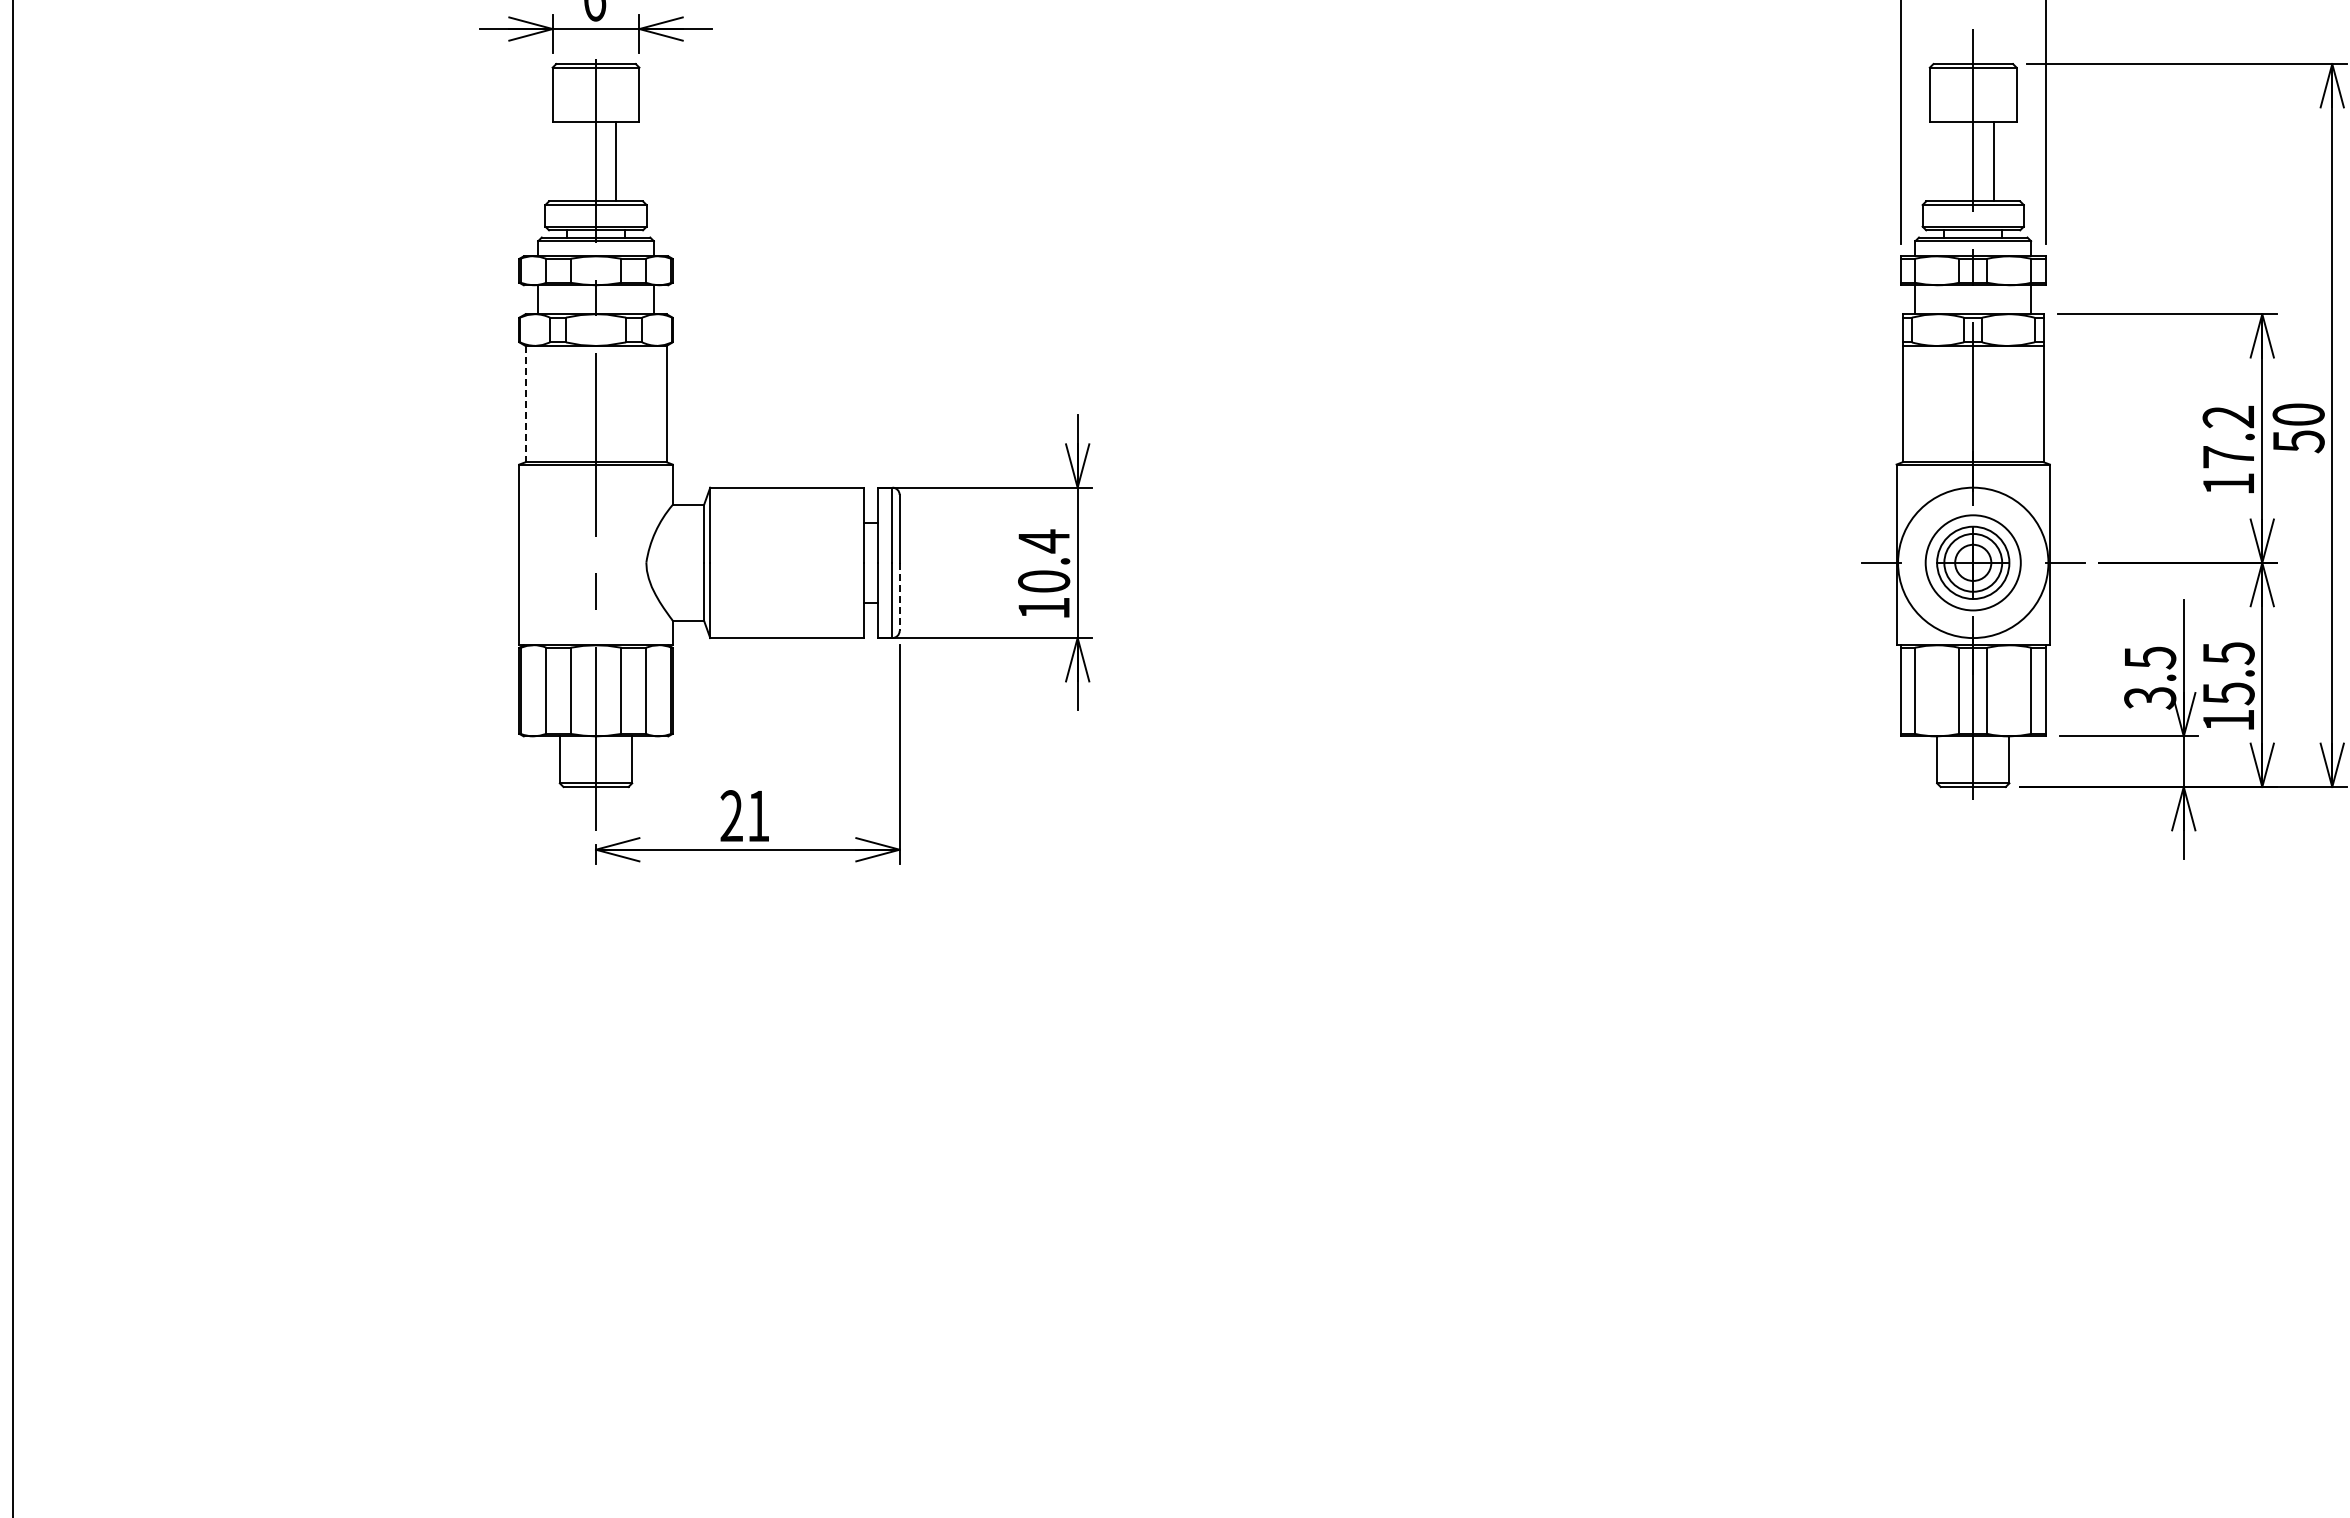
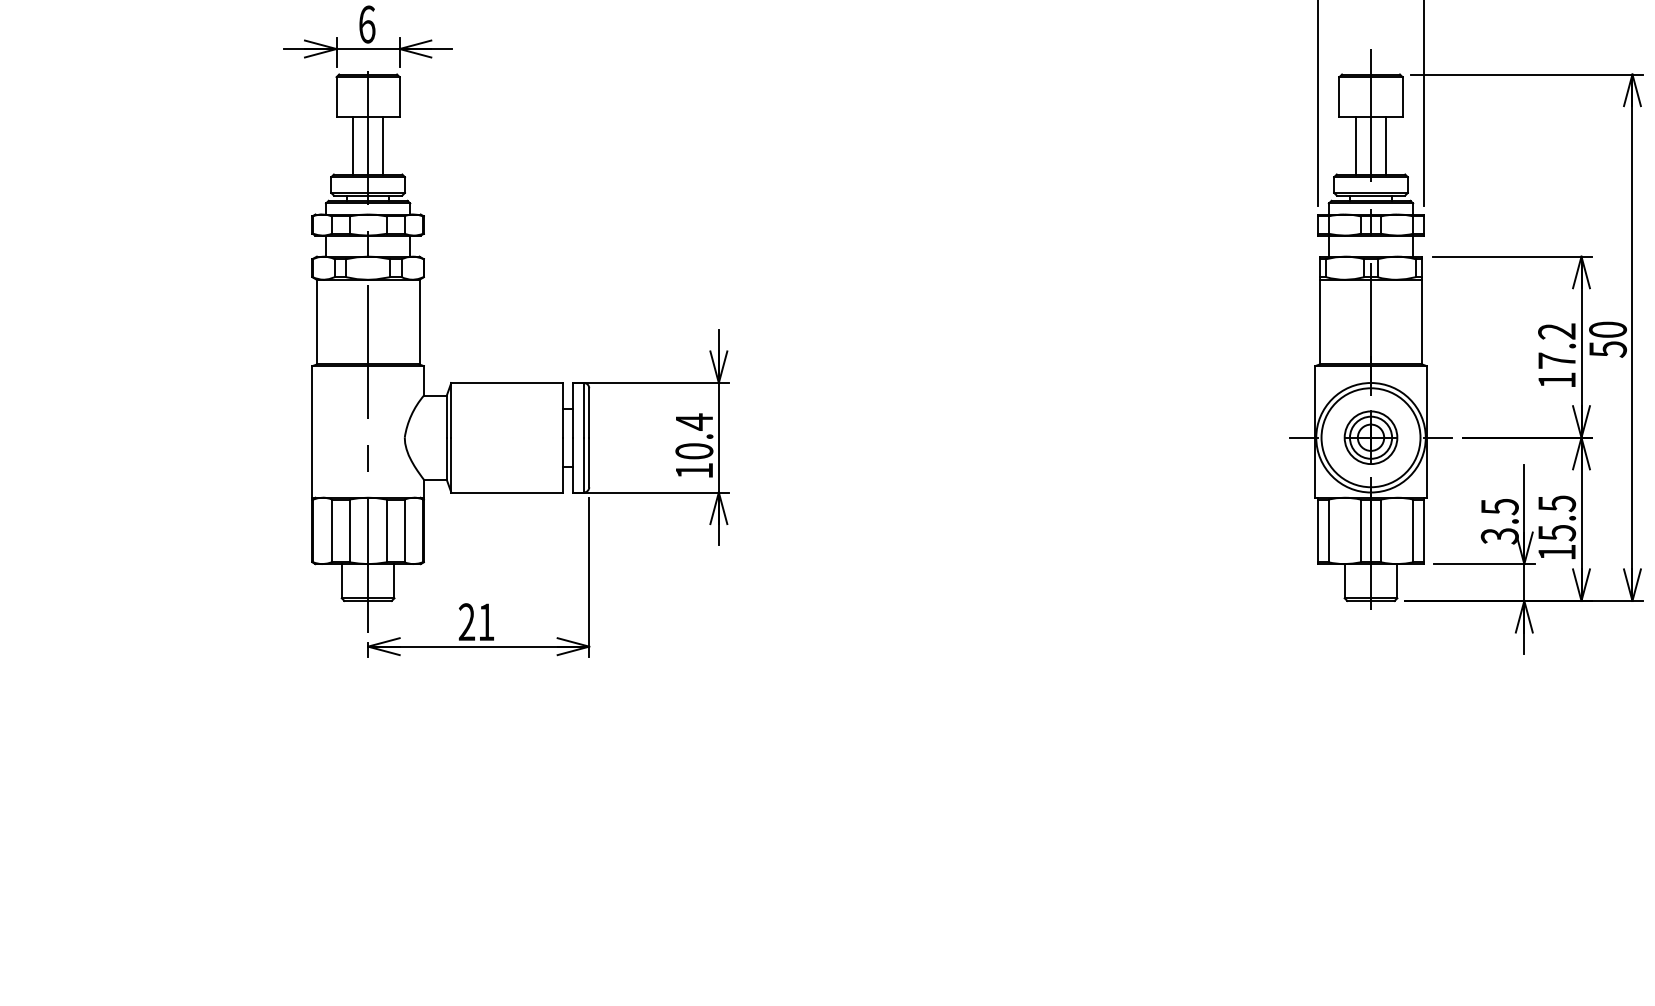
line: (575, 161) -> (353, 145), added
line: (1953, 161) -> (1356, 145), added
line: (525, 404) -> (316, 322), dashed -> solid
circle: (1973, 562) -> (1371, 437), size x1.43
line: (899, 596) -> (589, 462), dashed -> solid

